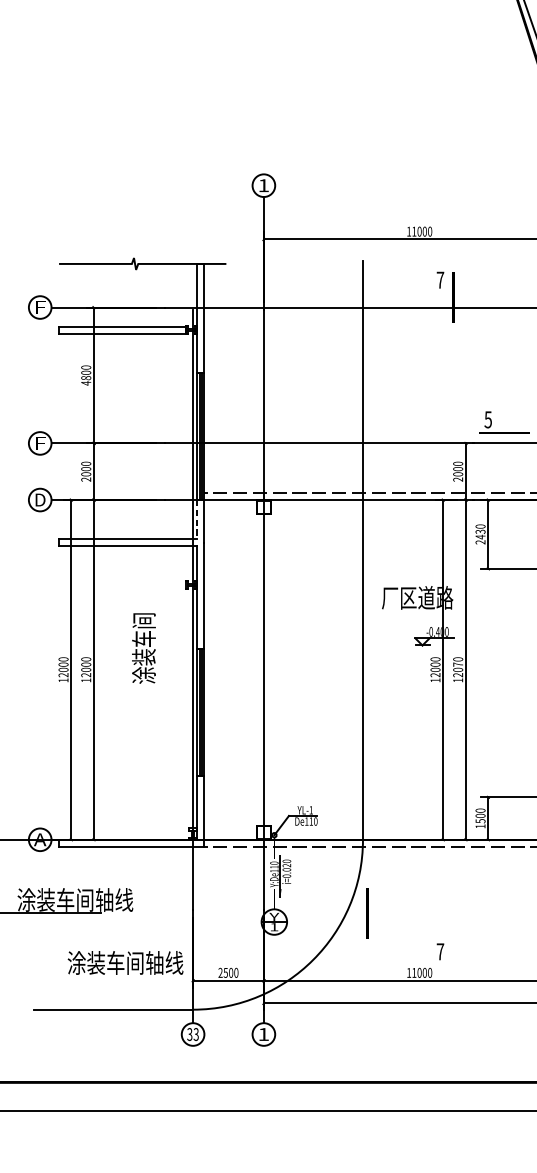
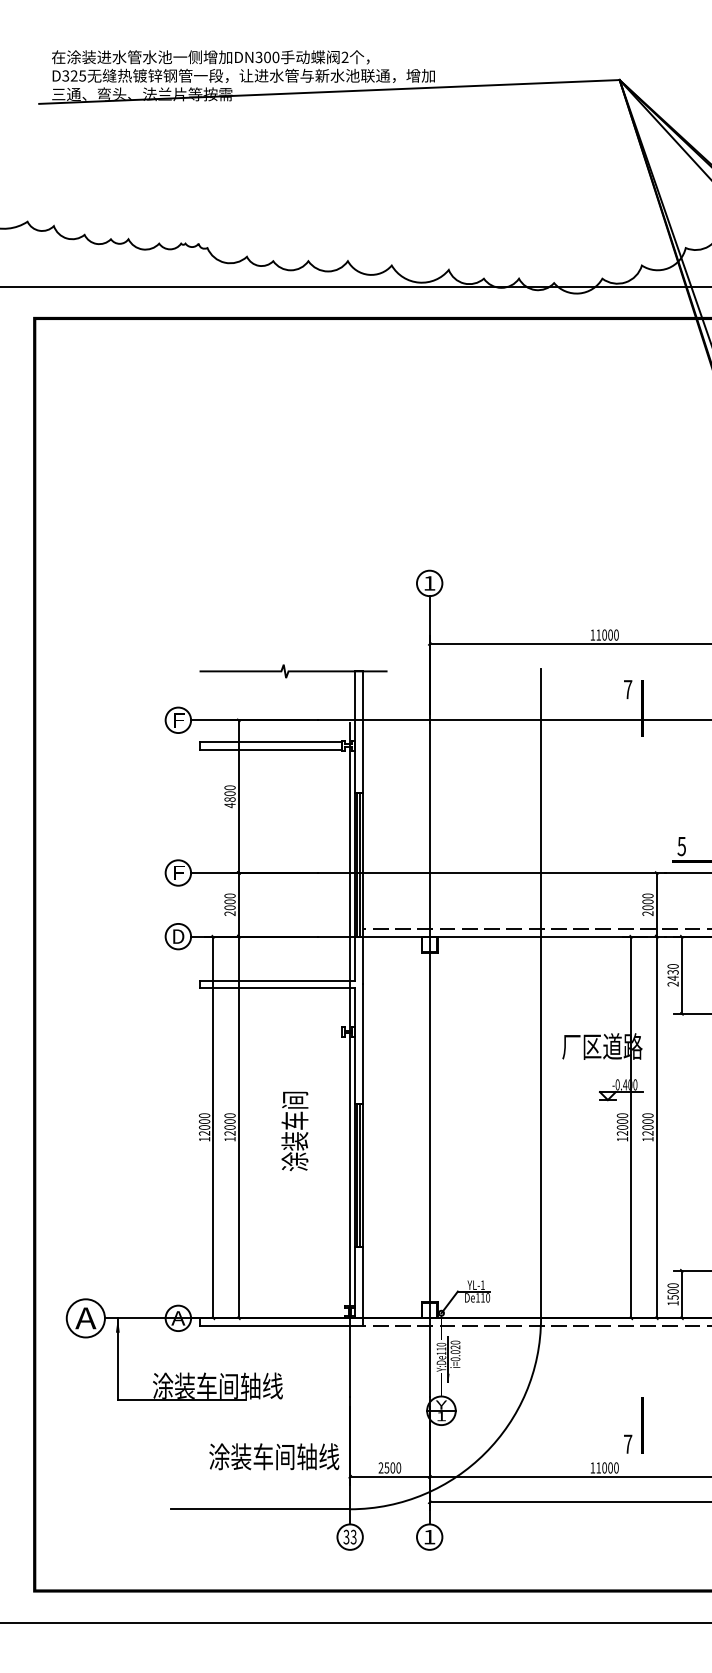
line: (196, 519) -> (354, 958), dashed -> solid
text: (143, 647) -> (294, 1130), moved
text: (457, 664) -> (647, 1121), 12070 -> 12000
line: (367, 913) -> (642, 1425), moved

